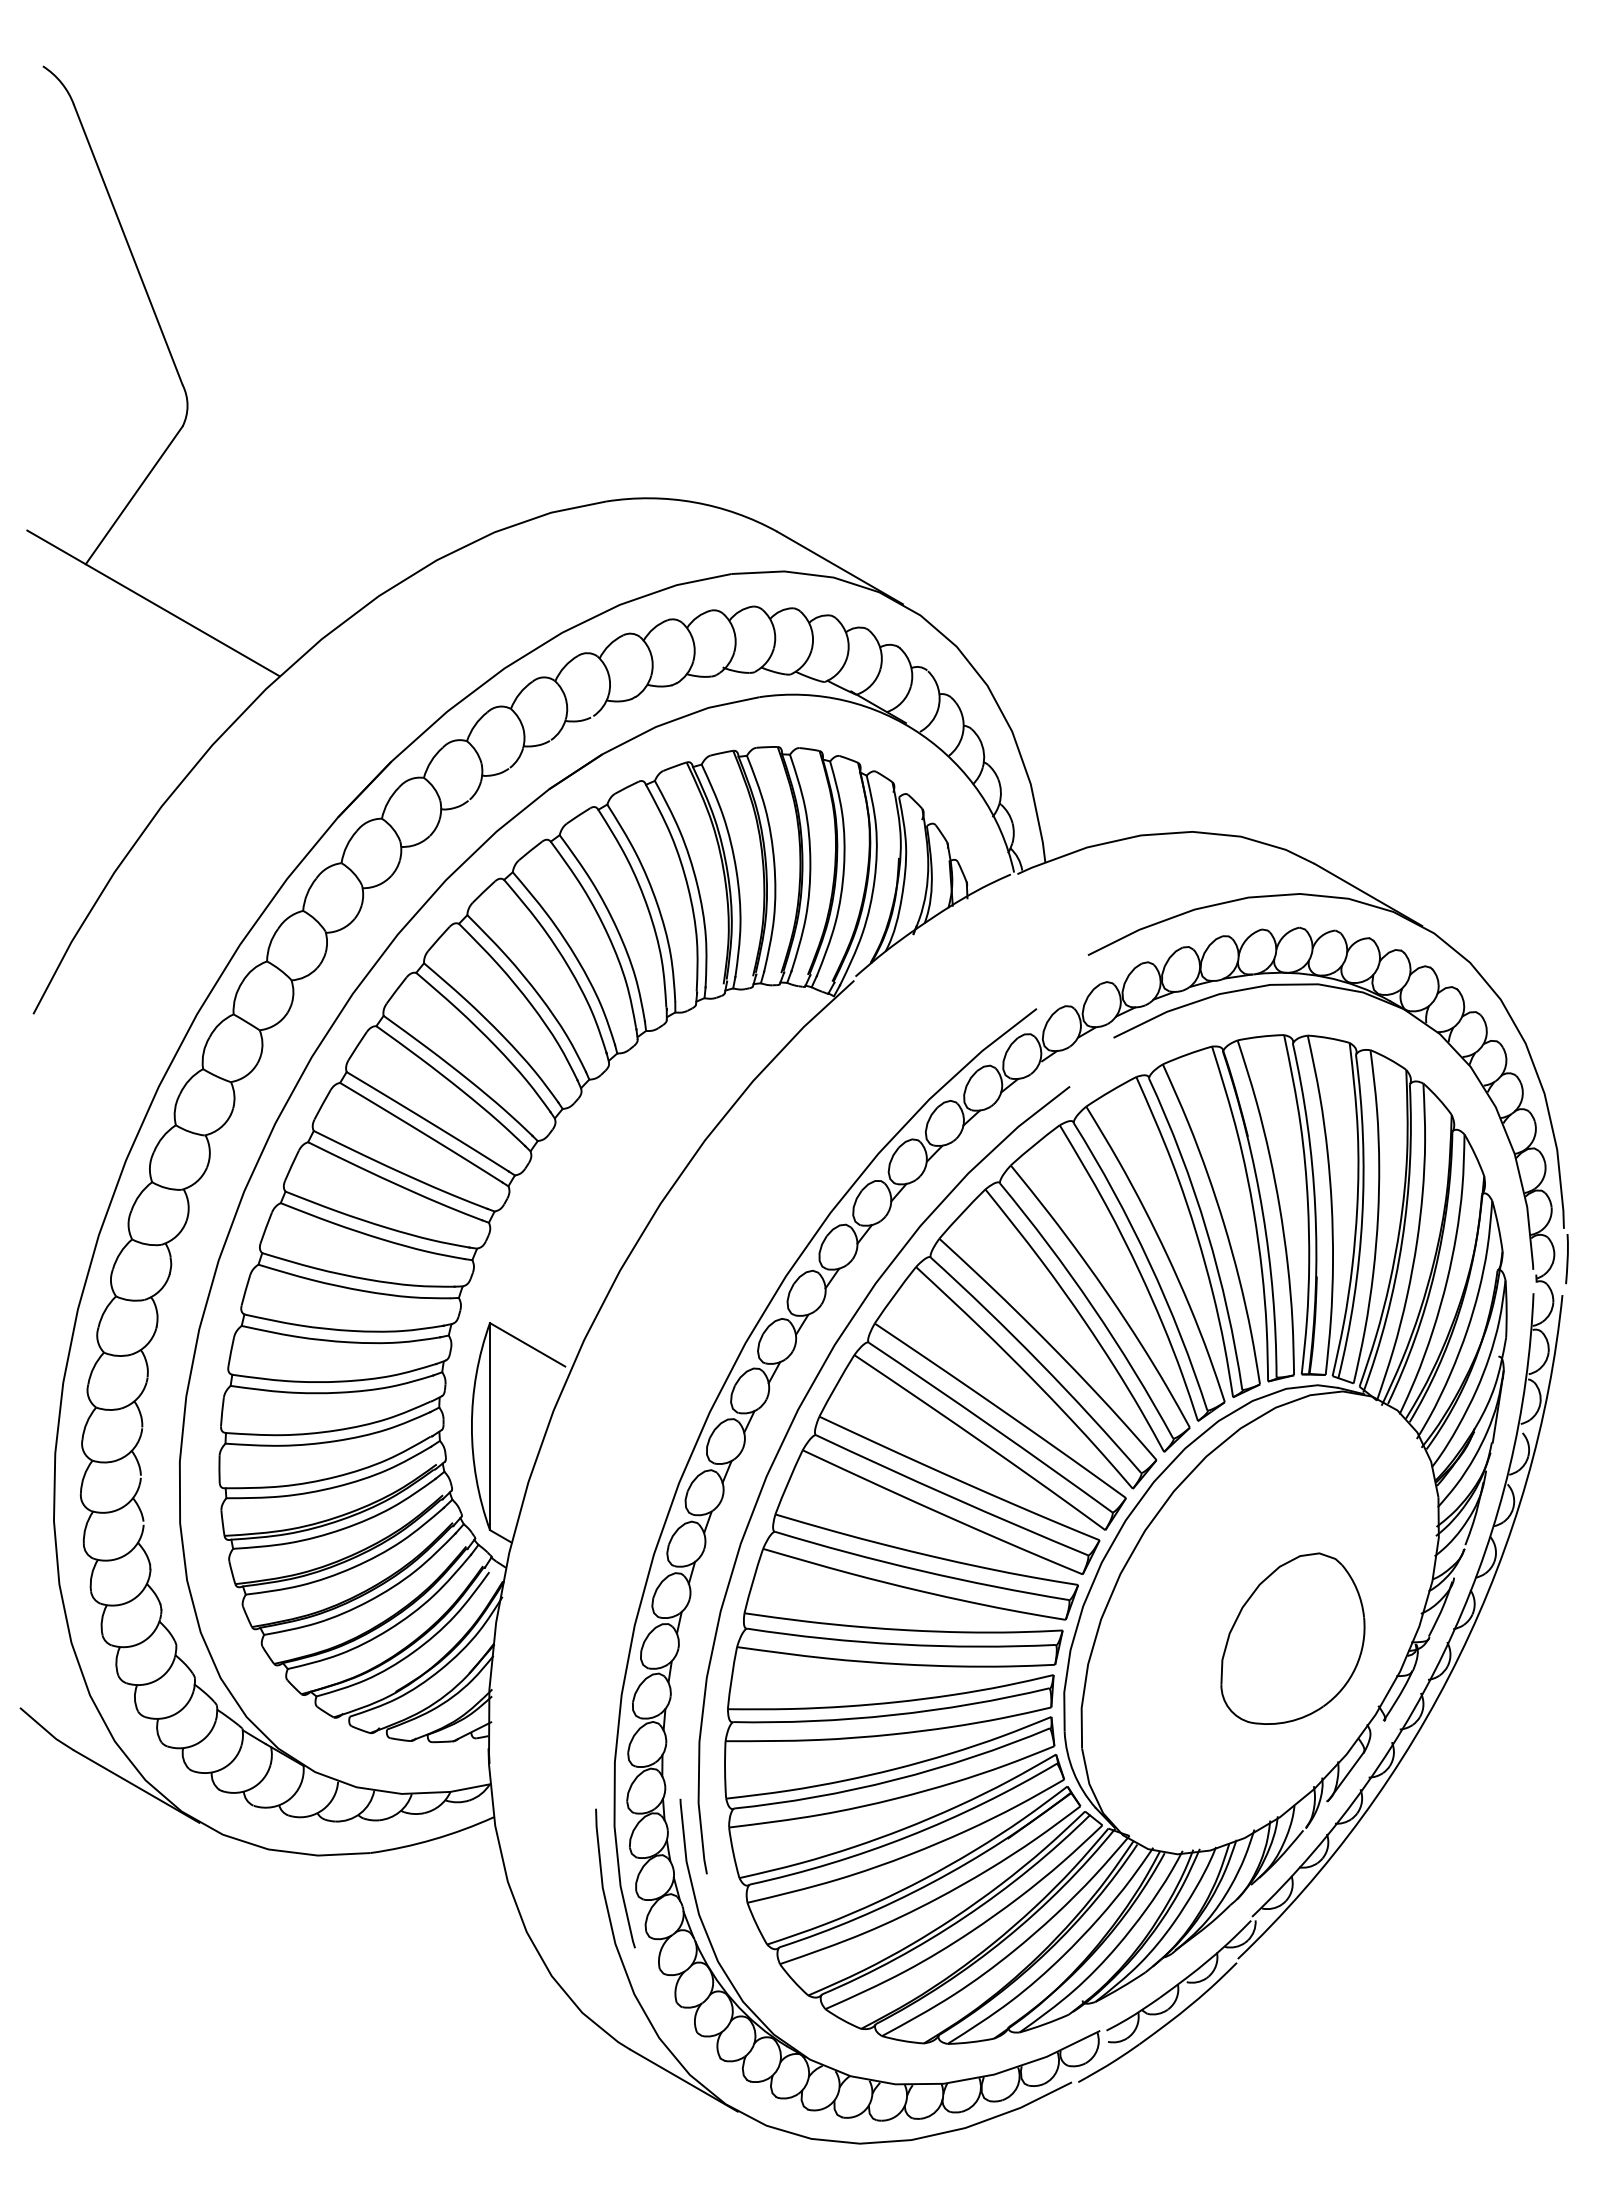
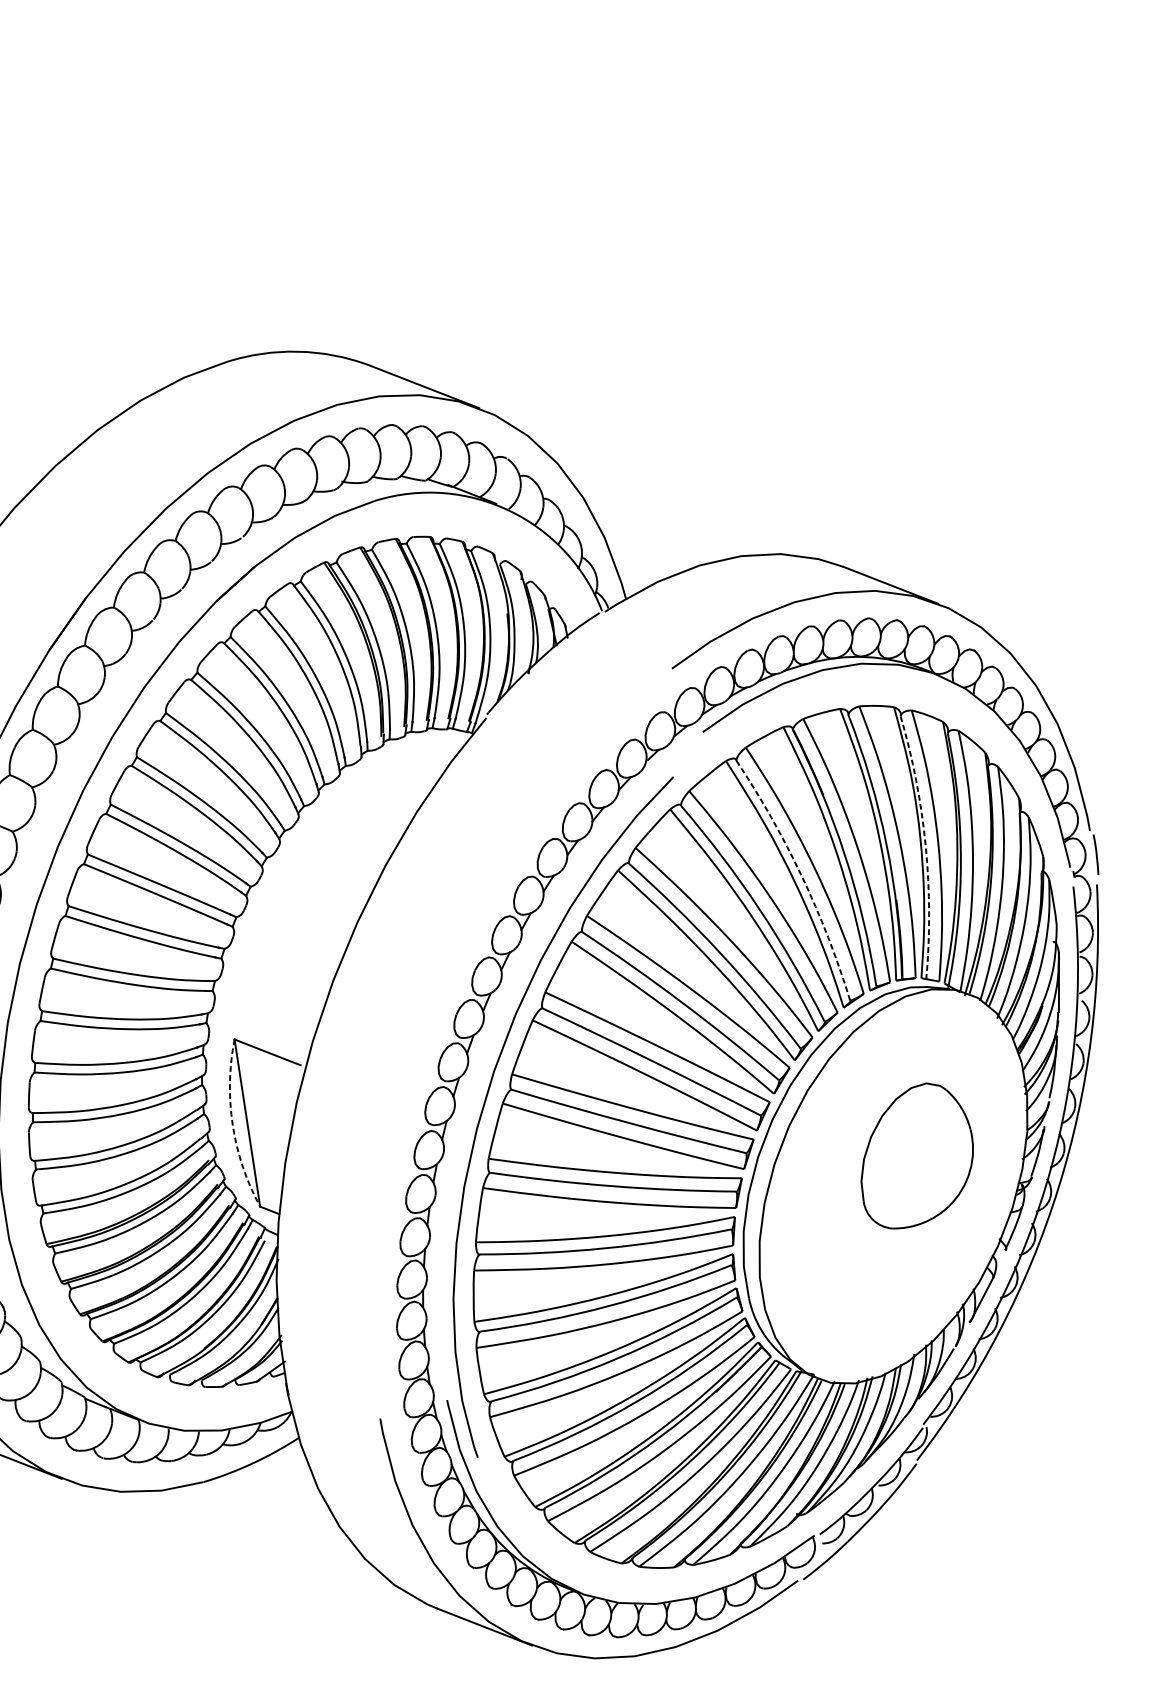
arc: (1362, 1217) -> (925, 846), solid -> dashed
arc: (1206, 1230) -> (801, 876), solid -> dashed
curve: (705, 1425) -> (421, 1095), removed
arc: (471, 1426) -> (232, 1125), solid -> dashed
part: (1292, 1638) -> (915, 1155), moved

